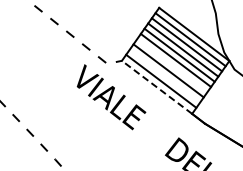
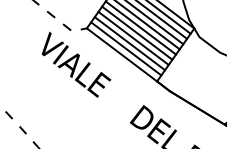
line: (172, 65) -> (137, 33), added
line: (164, 75) -> (129, 43), added
line: (156, 87) -> (121, 55), dashed -> solid

